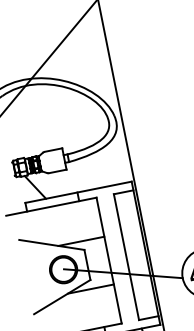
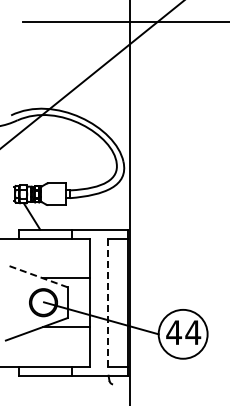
line: (51, 245) -> (36, 276), solid -> dashed
line: (126, 256) -> (107, 302), solid -> dashed

